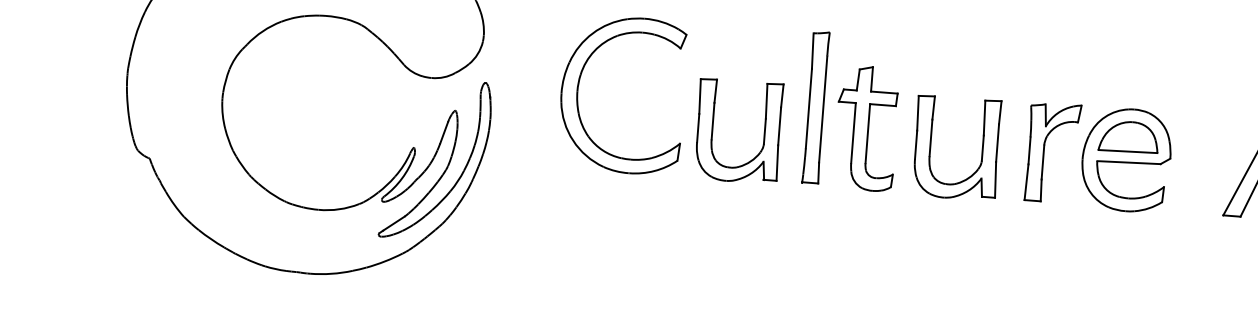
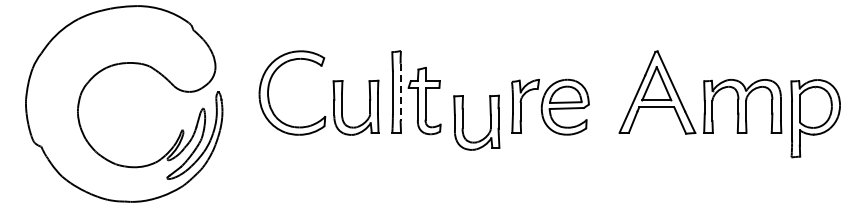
line: (823, 109) -> (400, 92), solid -> dashed
part: (932, 145) -> (463, 122), moved

